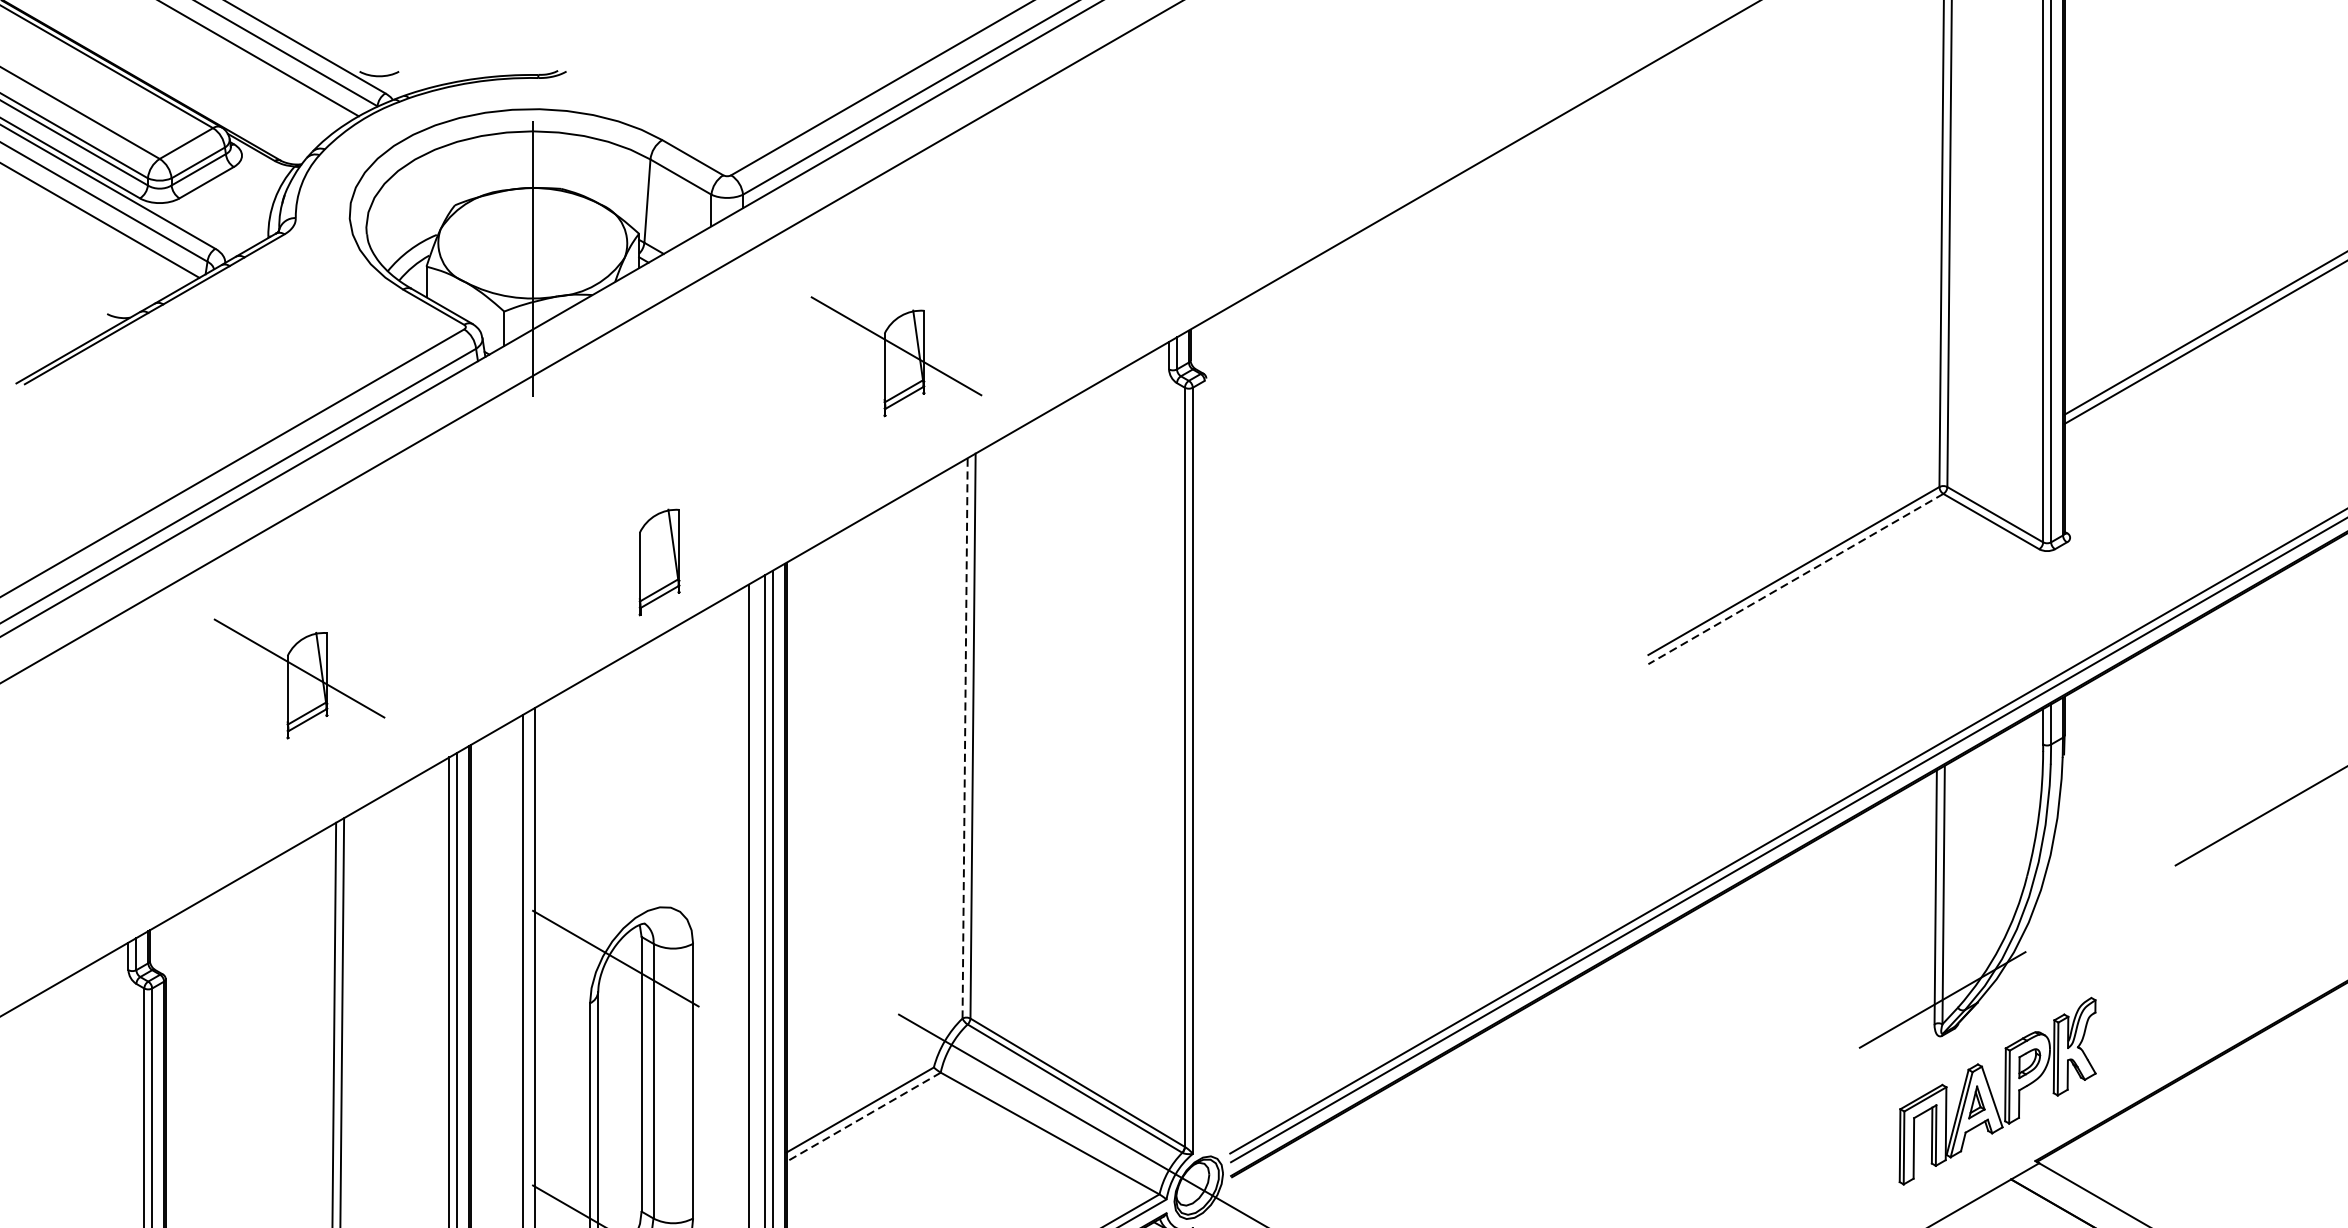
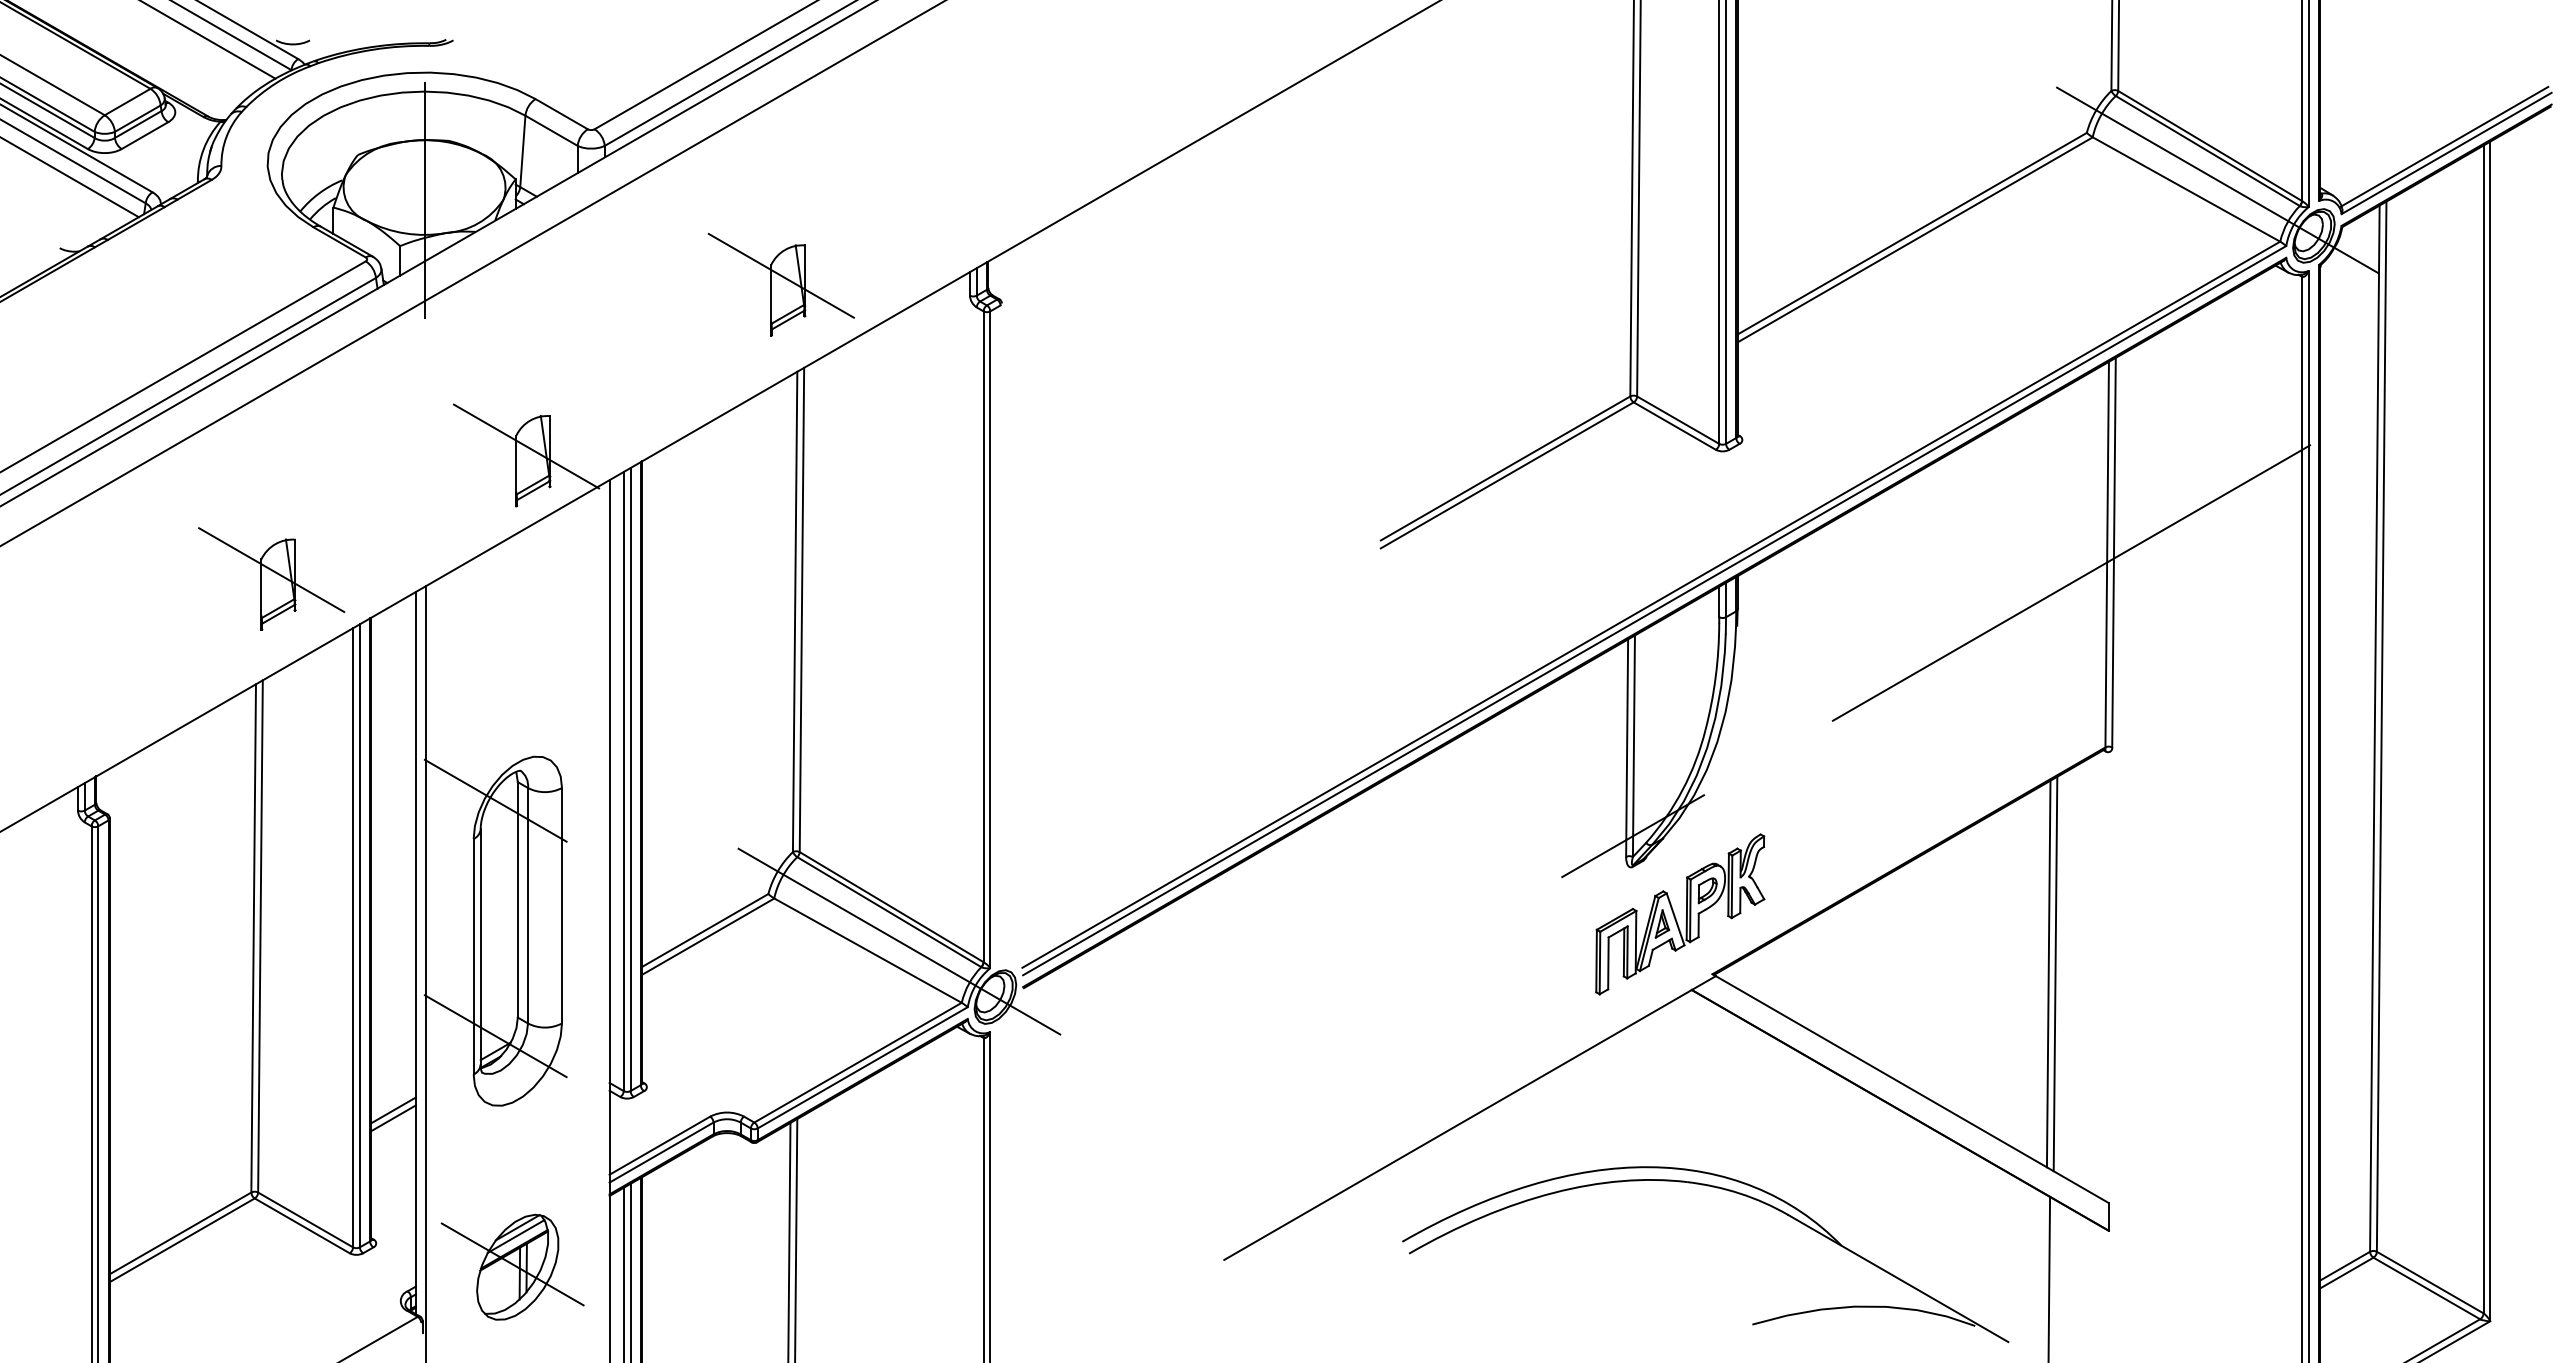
part: (895, 356) -> (780, 284), moved
line: (651, 545) -> (526, 446), added
line: (1796, 579) -> (1507, 475), dashed -> solid
part: (299, 678) -> (271, 578), moved
line: (965, 737) -> (795, 611), dashed -> solid
line: (862, 1117) -> (707, 936), dashed -> solid

